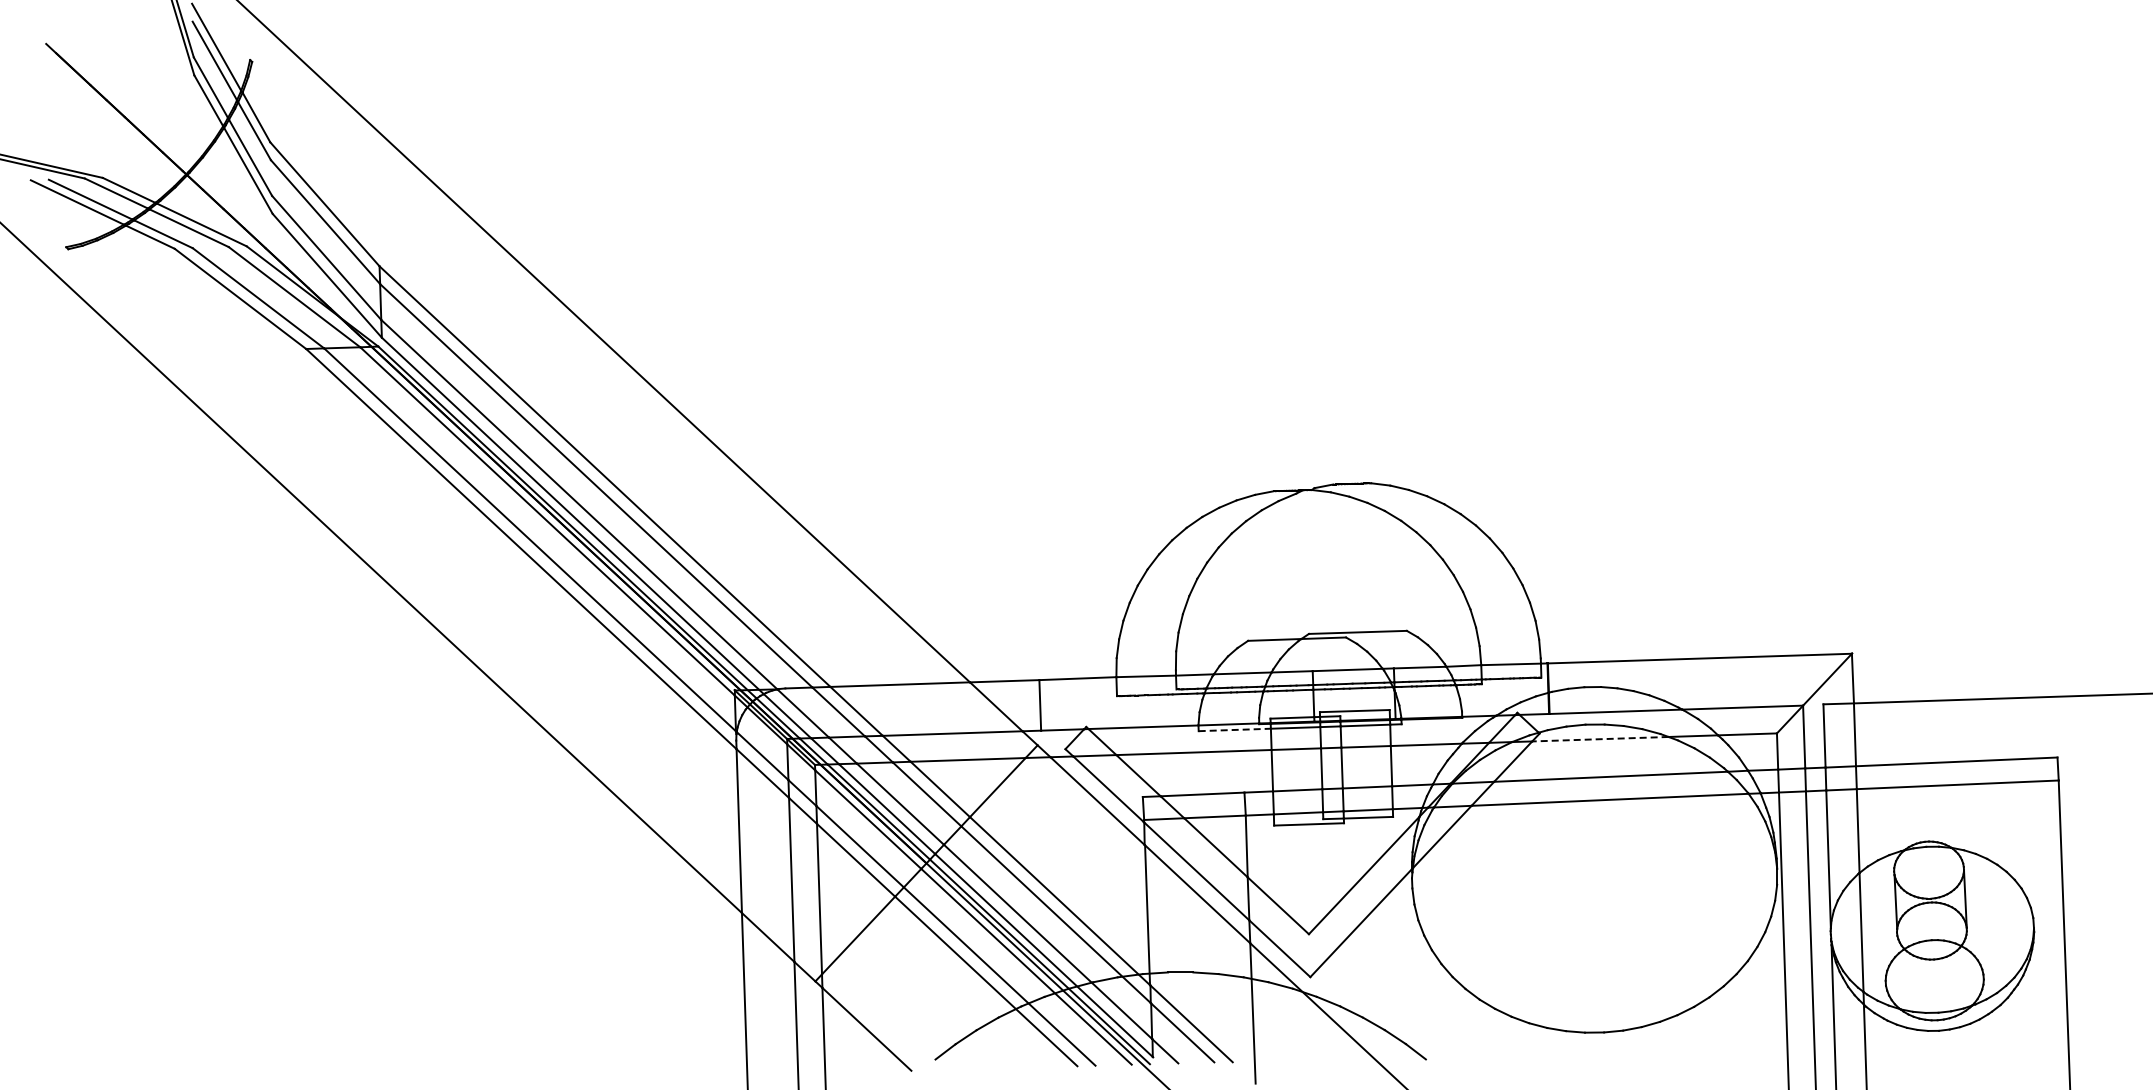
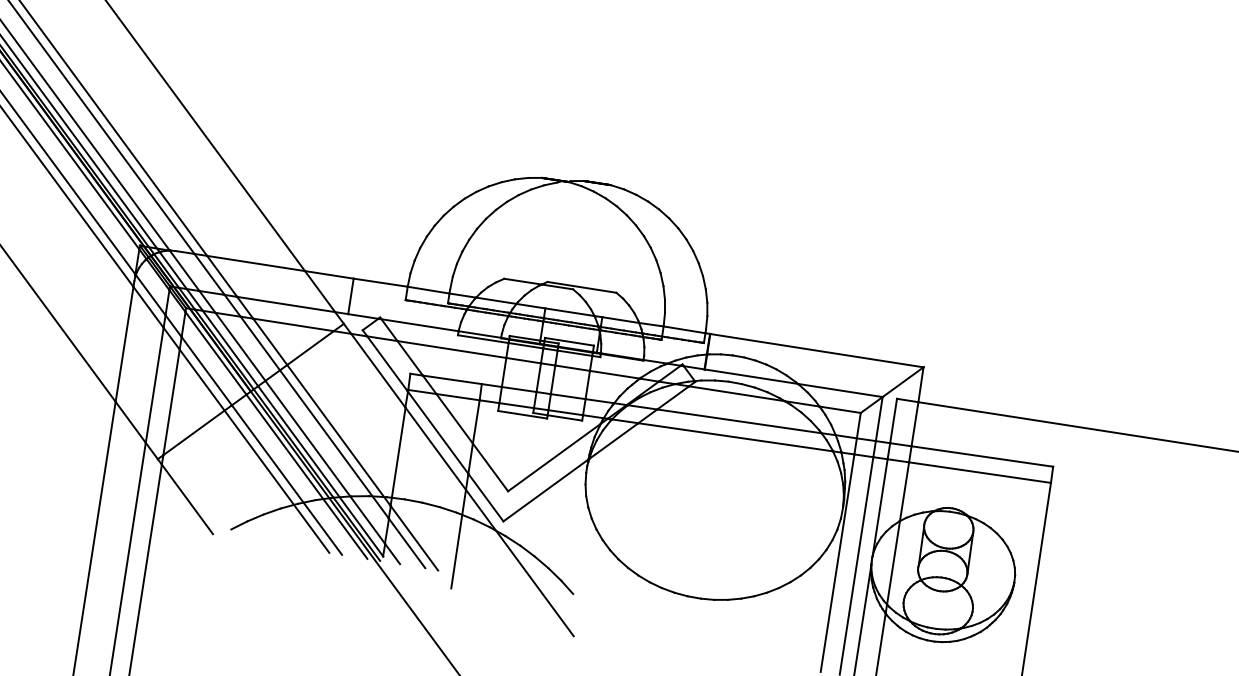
line: (1235, 729) -> (483, 338), dashed -> solid
line: (1599, 739) -> (736, 393), dashed -> solid

